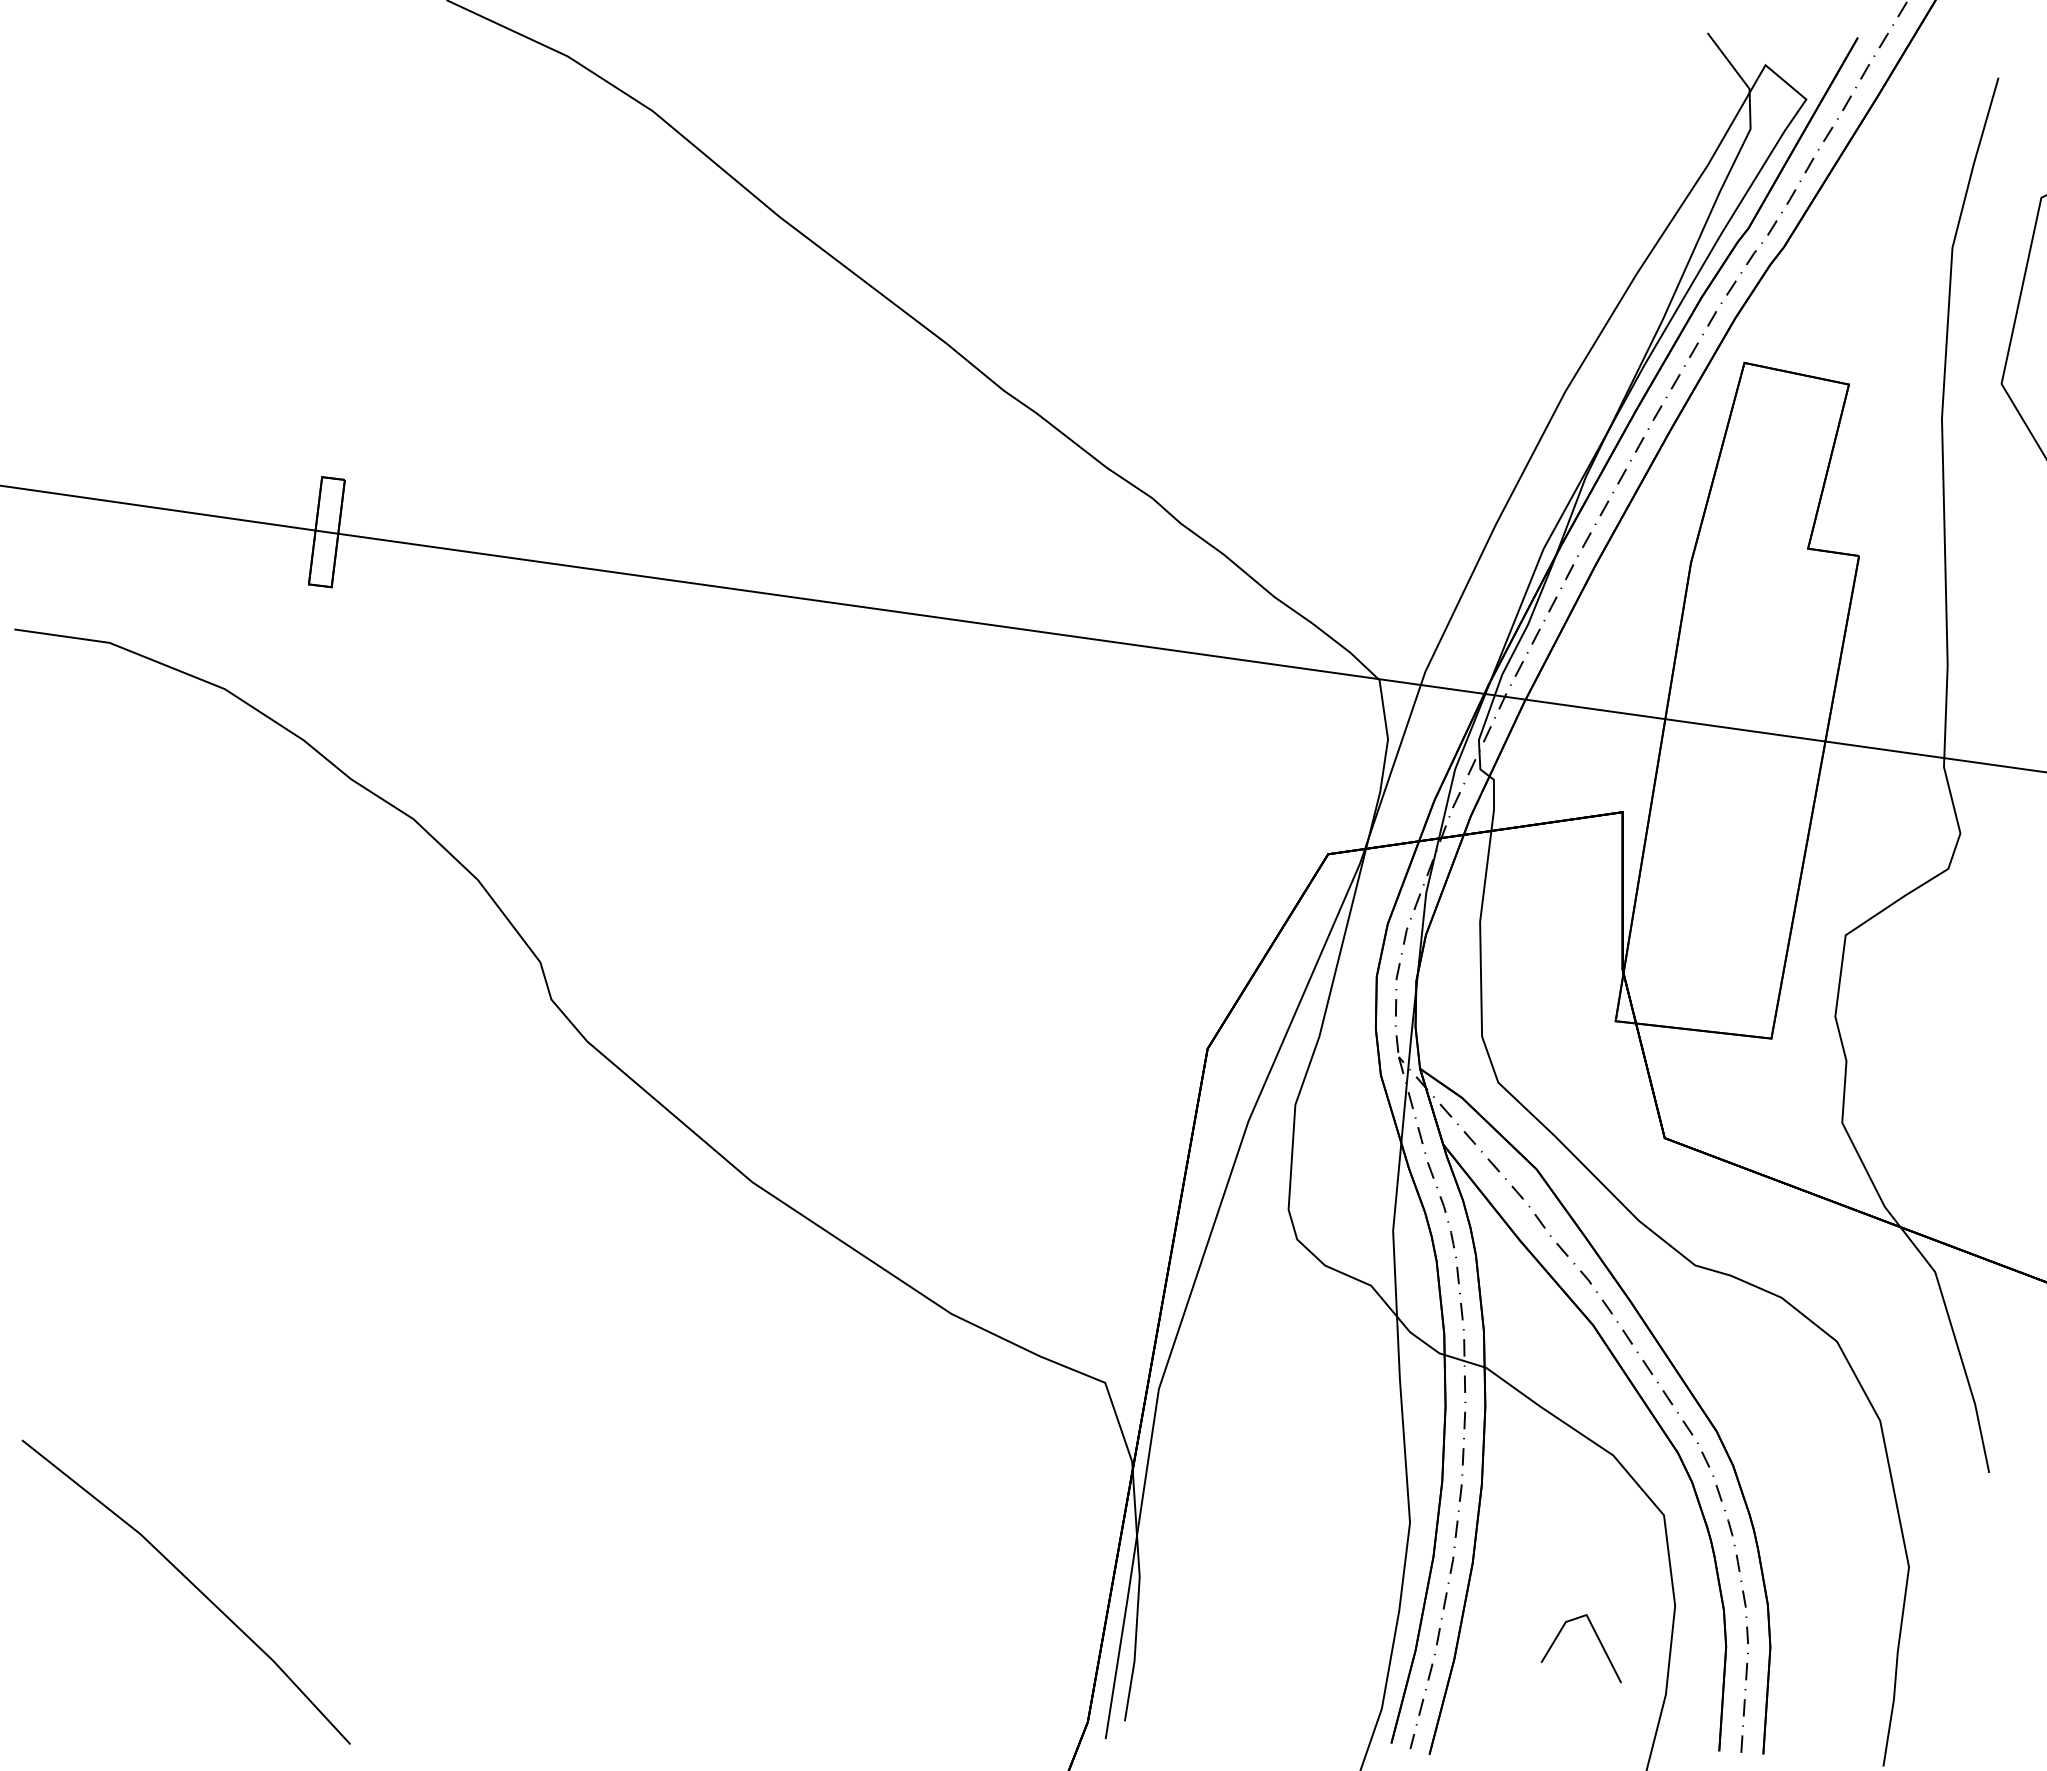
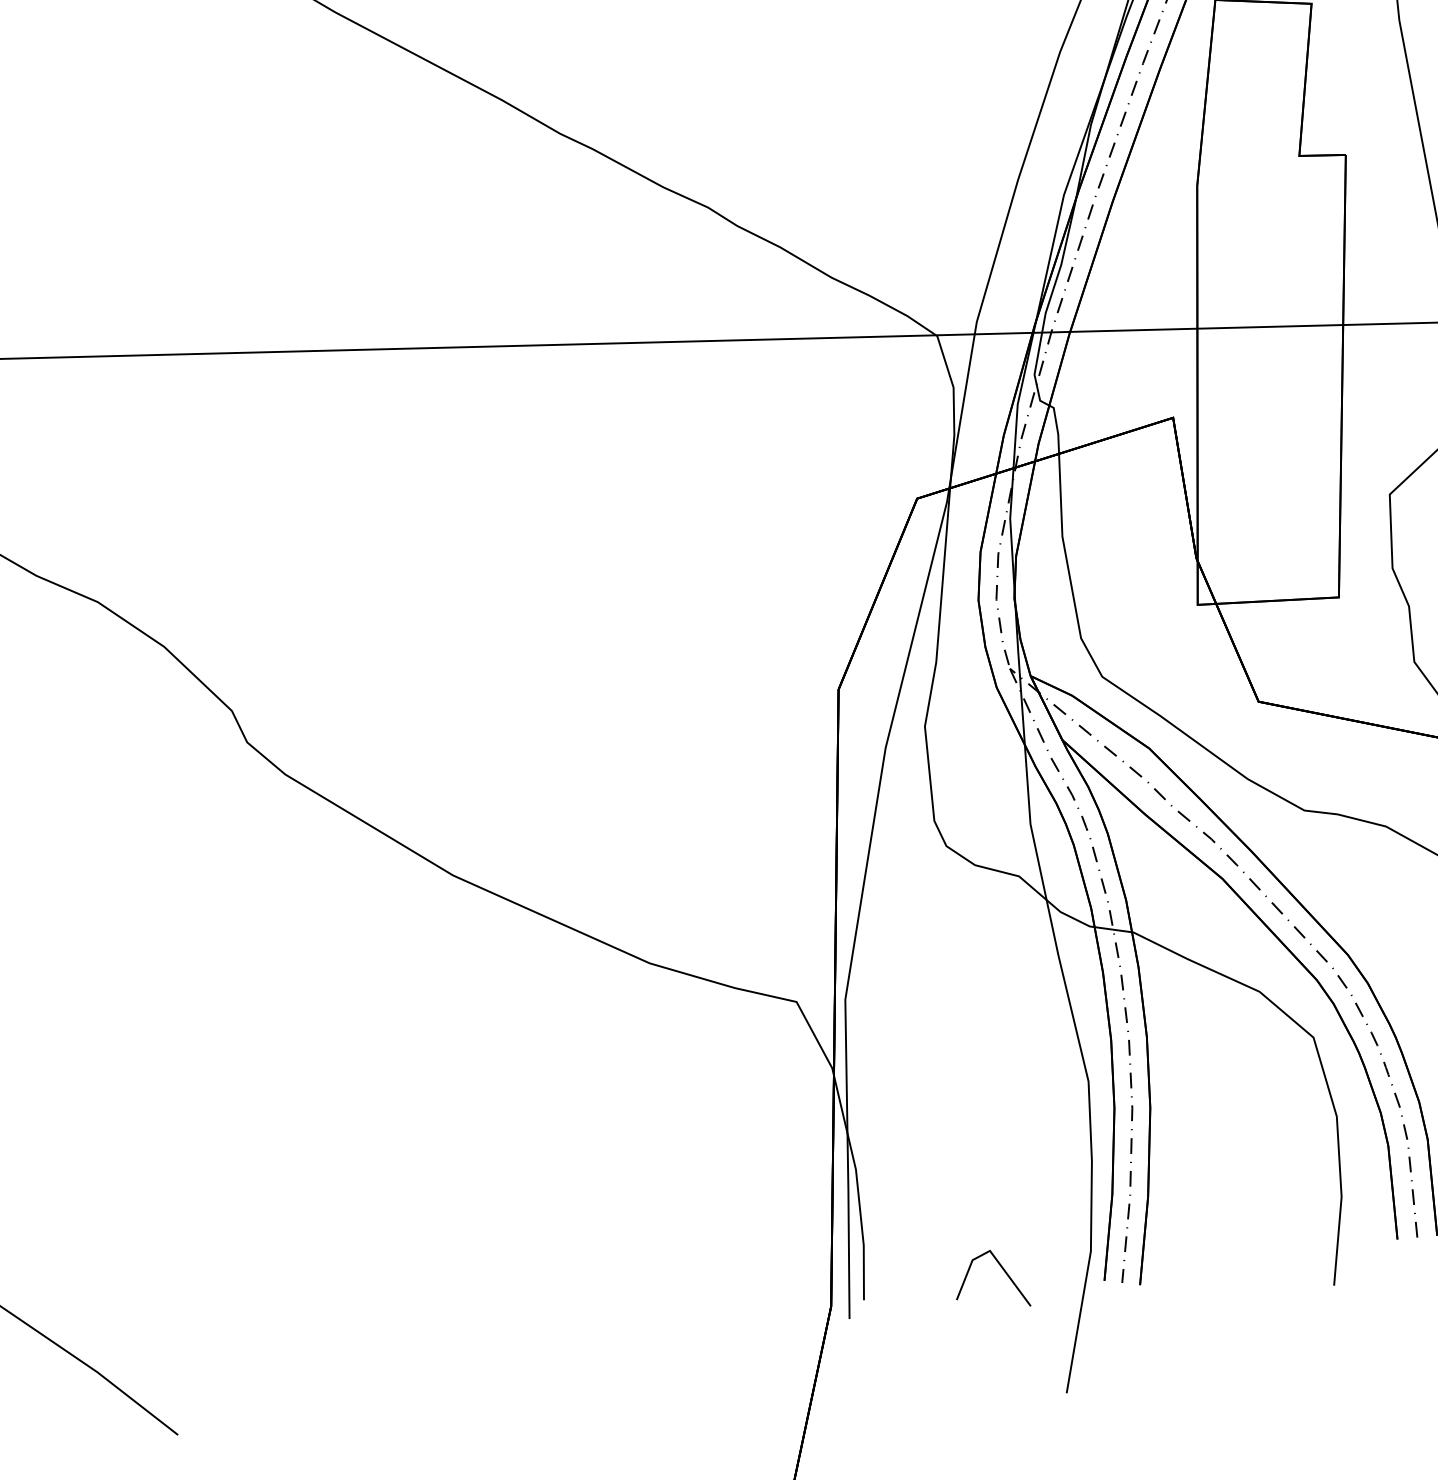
line: (1598, 1640) -> (1004, 1271), moved

